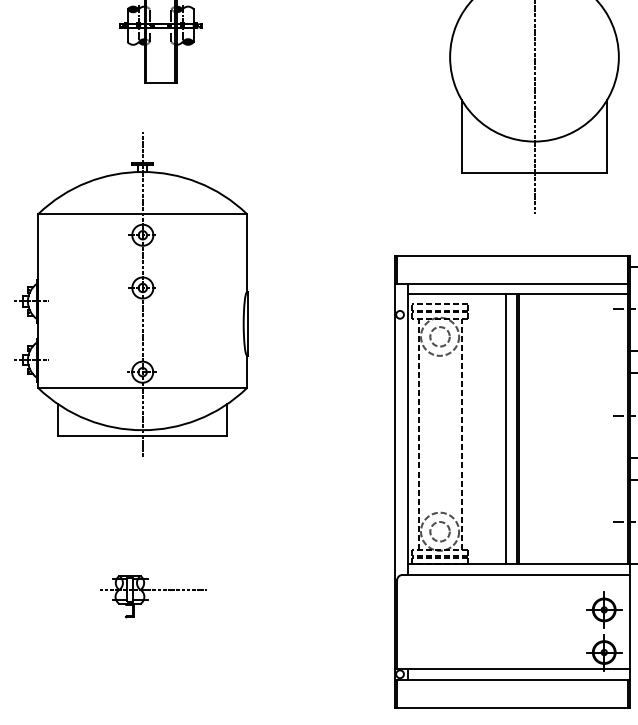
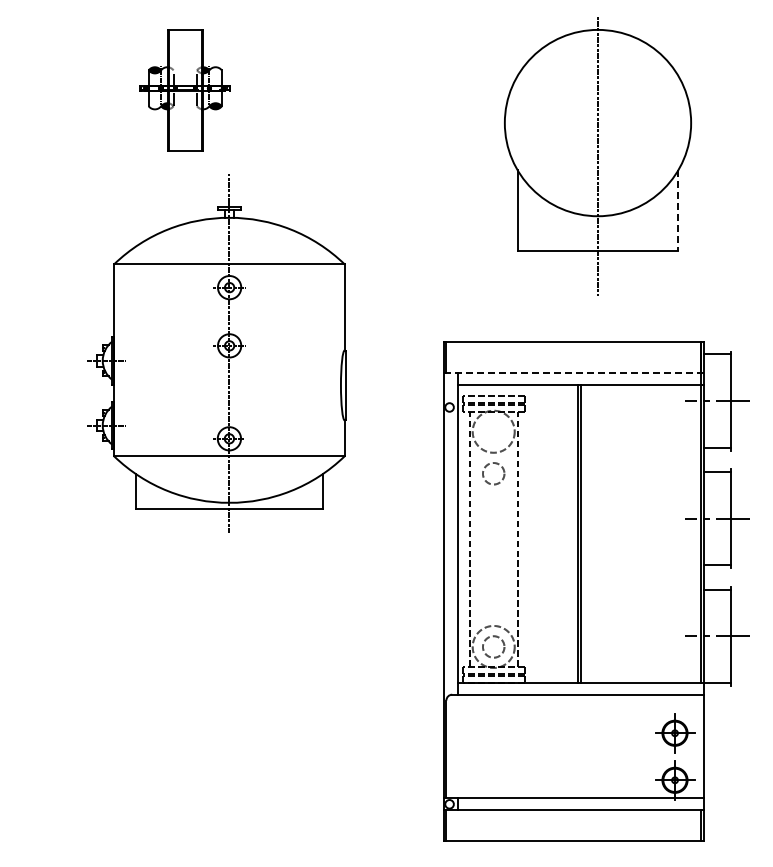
line: (607, 137) -> (678, 211), solid -> dashed
line: (512, 284) -> (573, 373), solid -> dashed
part: (130, 294) -> (216, 353), moved
circle: (439, 336) -> (493, 473), moved
line: (505, 428) -> (566, 533), removed
part: (152, 597) -> (176, 719), removed

